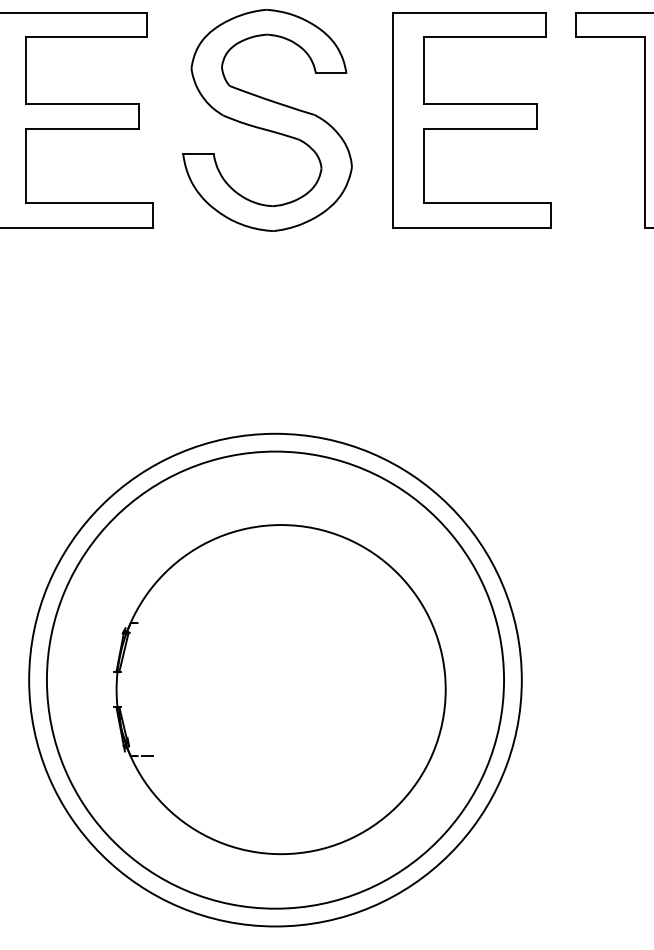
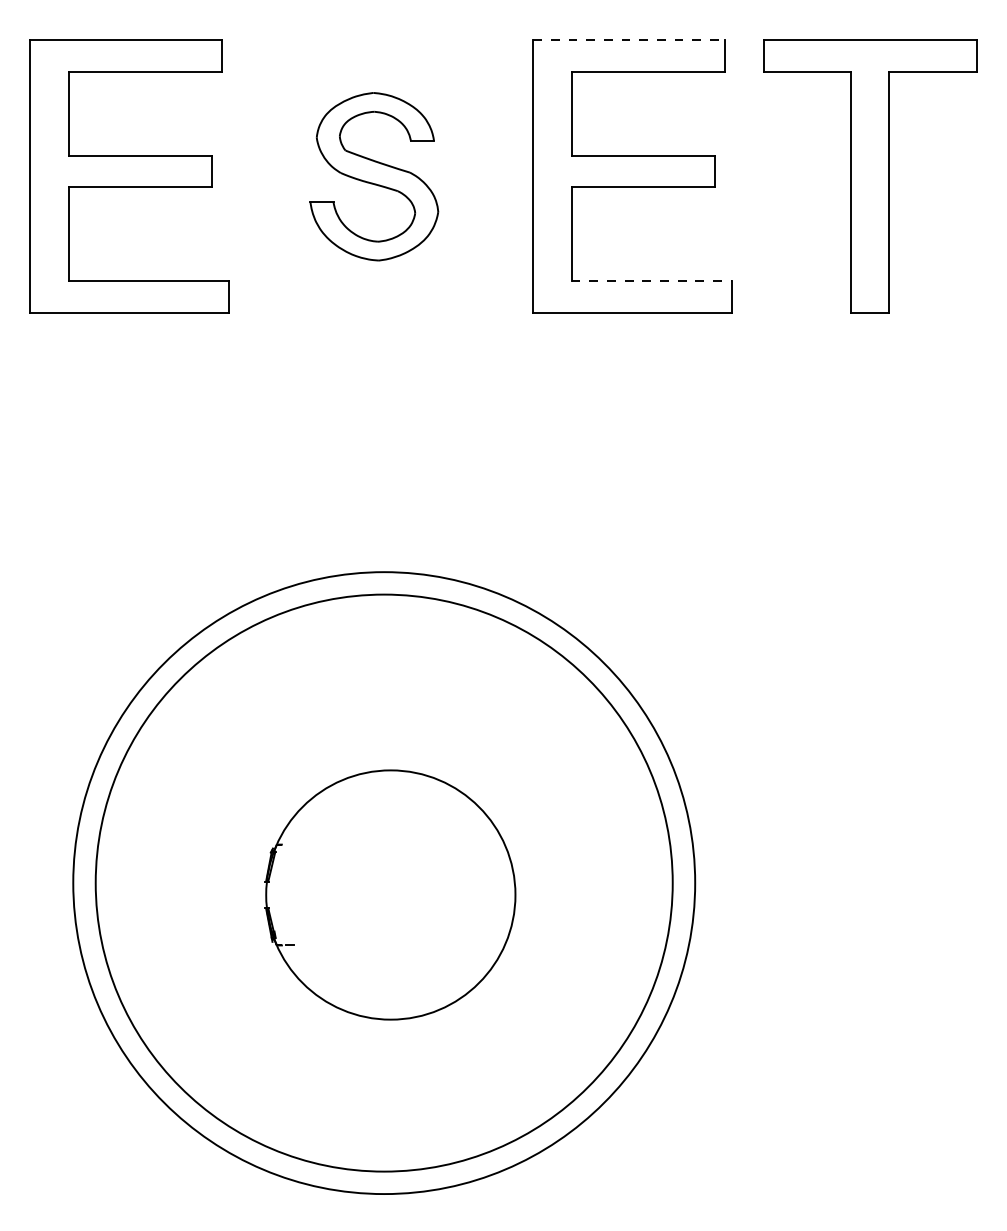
line: (469, 12) -> (629, 40), solid -> dashed
part: (267, 120) -> (374, 176), size x0.6
line: (488, 203) -> (652, 281), solid -> dashed
part: (279, 689) -> (389, 894), size x0.6

